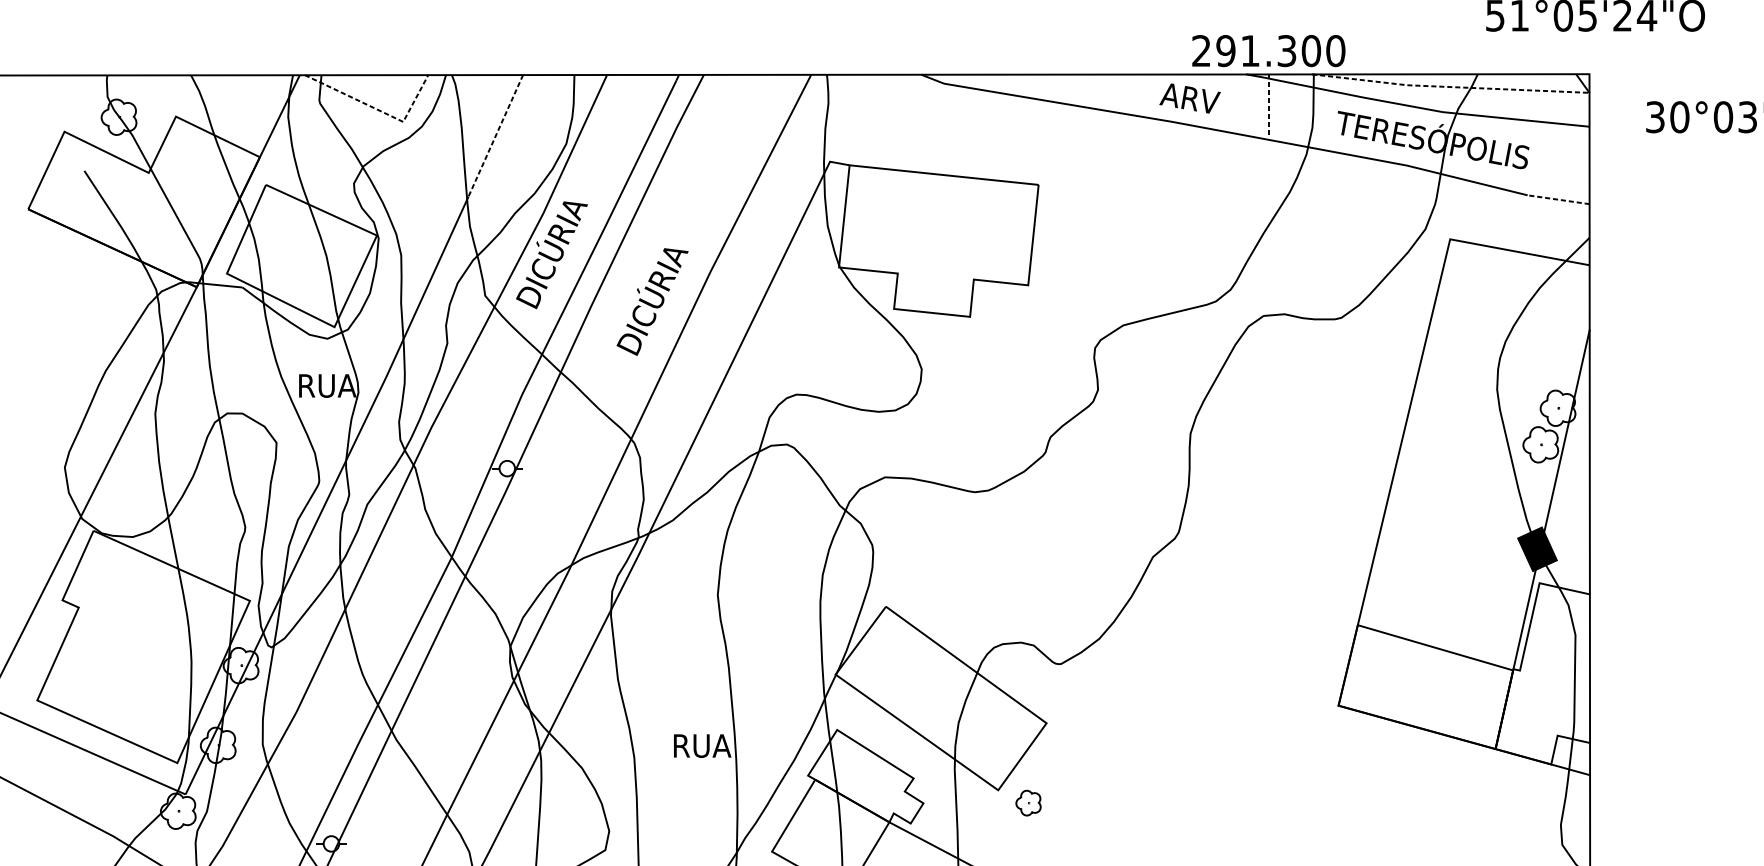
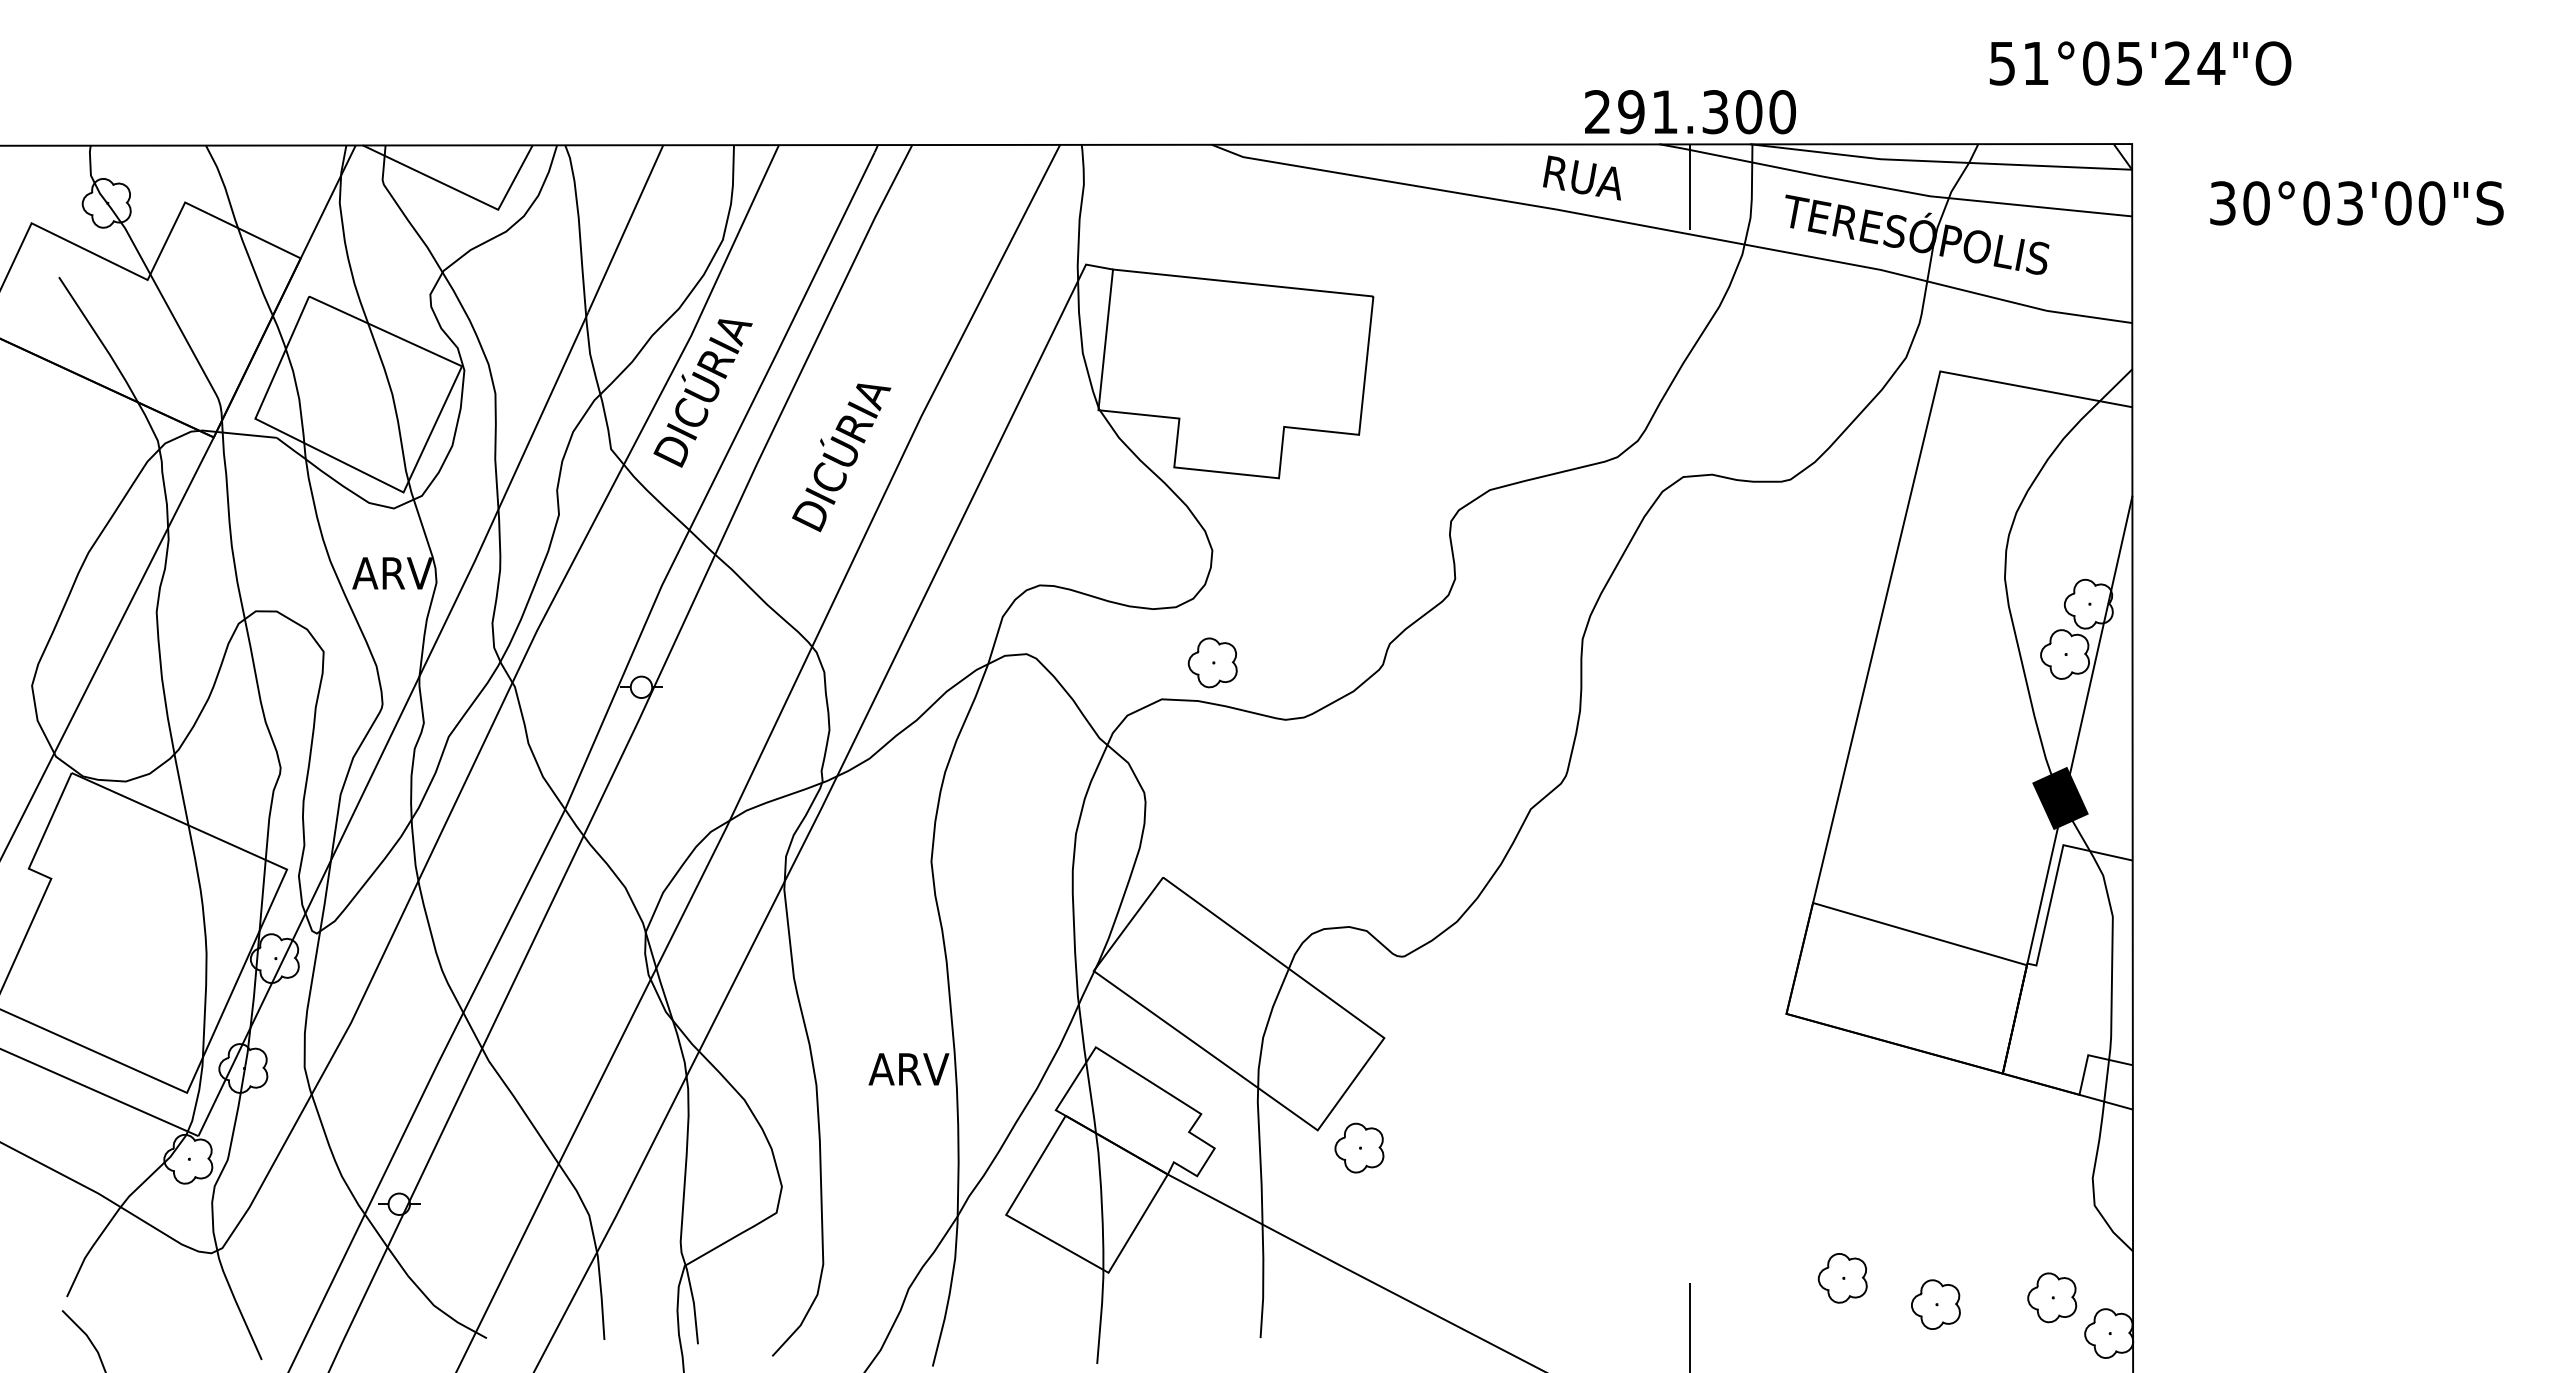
line: (1450, 86) -> (1940, 161), dashed -> solid
text: (1189, 98) -> (1581, 177), ARV -> RUA
line: (1268, 105) -> (1690, 187), dashed -> solid
line: (378, 110) -> (464, 193), dashed -> solid
line: (495, 135) -> (625, 228), dashed -> solid
line: (1558, 199) -> (2089, 316), dashed -> solid
text: (326, 385) -> (392, 573), RUA -> ARV
part: (921, 450) -> (1212, 662), added
text: (701, 746) -> (909, 1069), RUA -> ARV
part: (1028, 802) -> (1359, 1147), size x1.43

